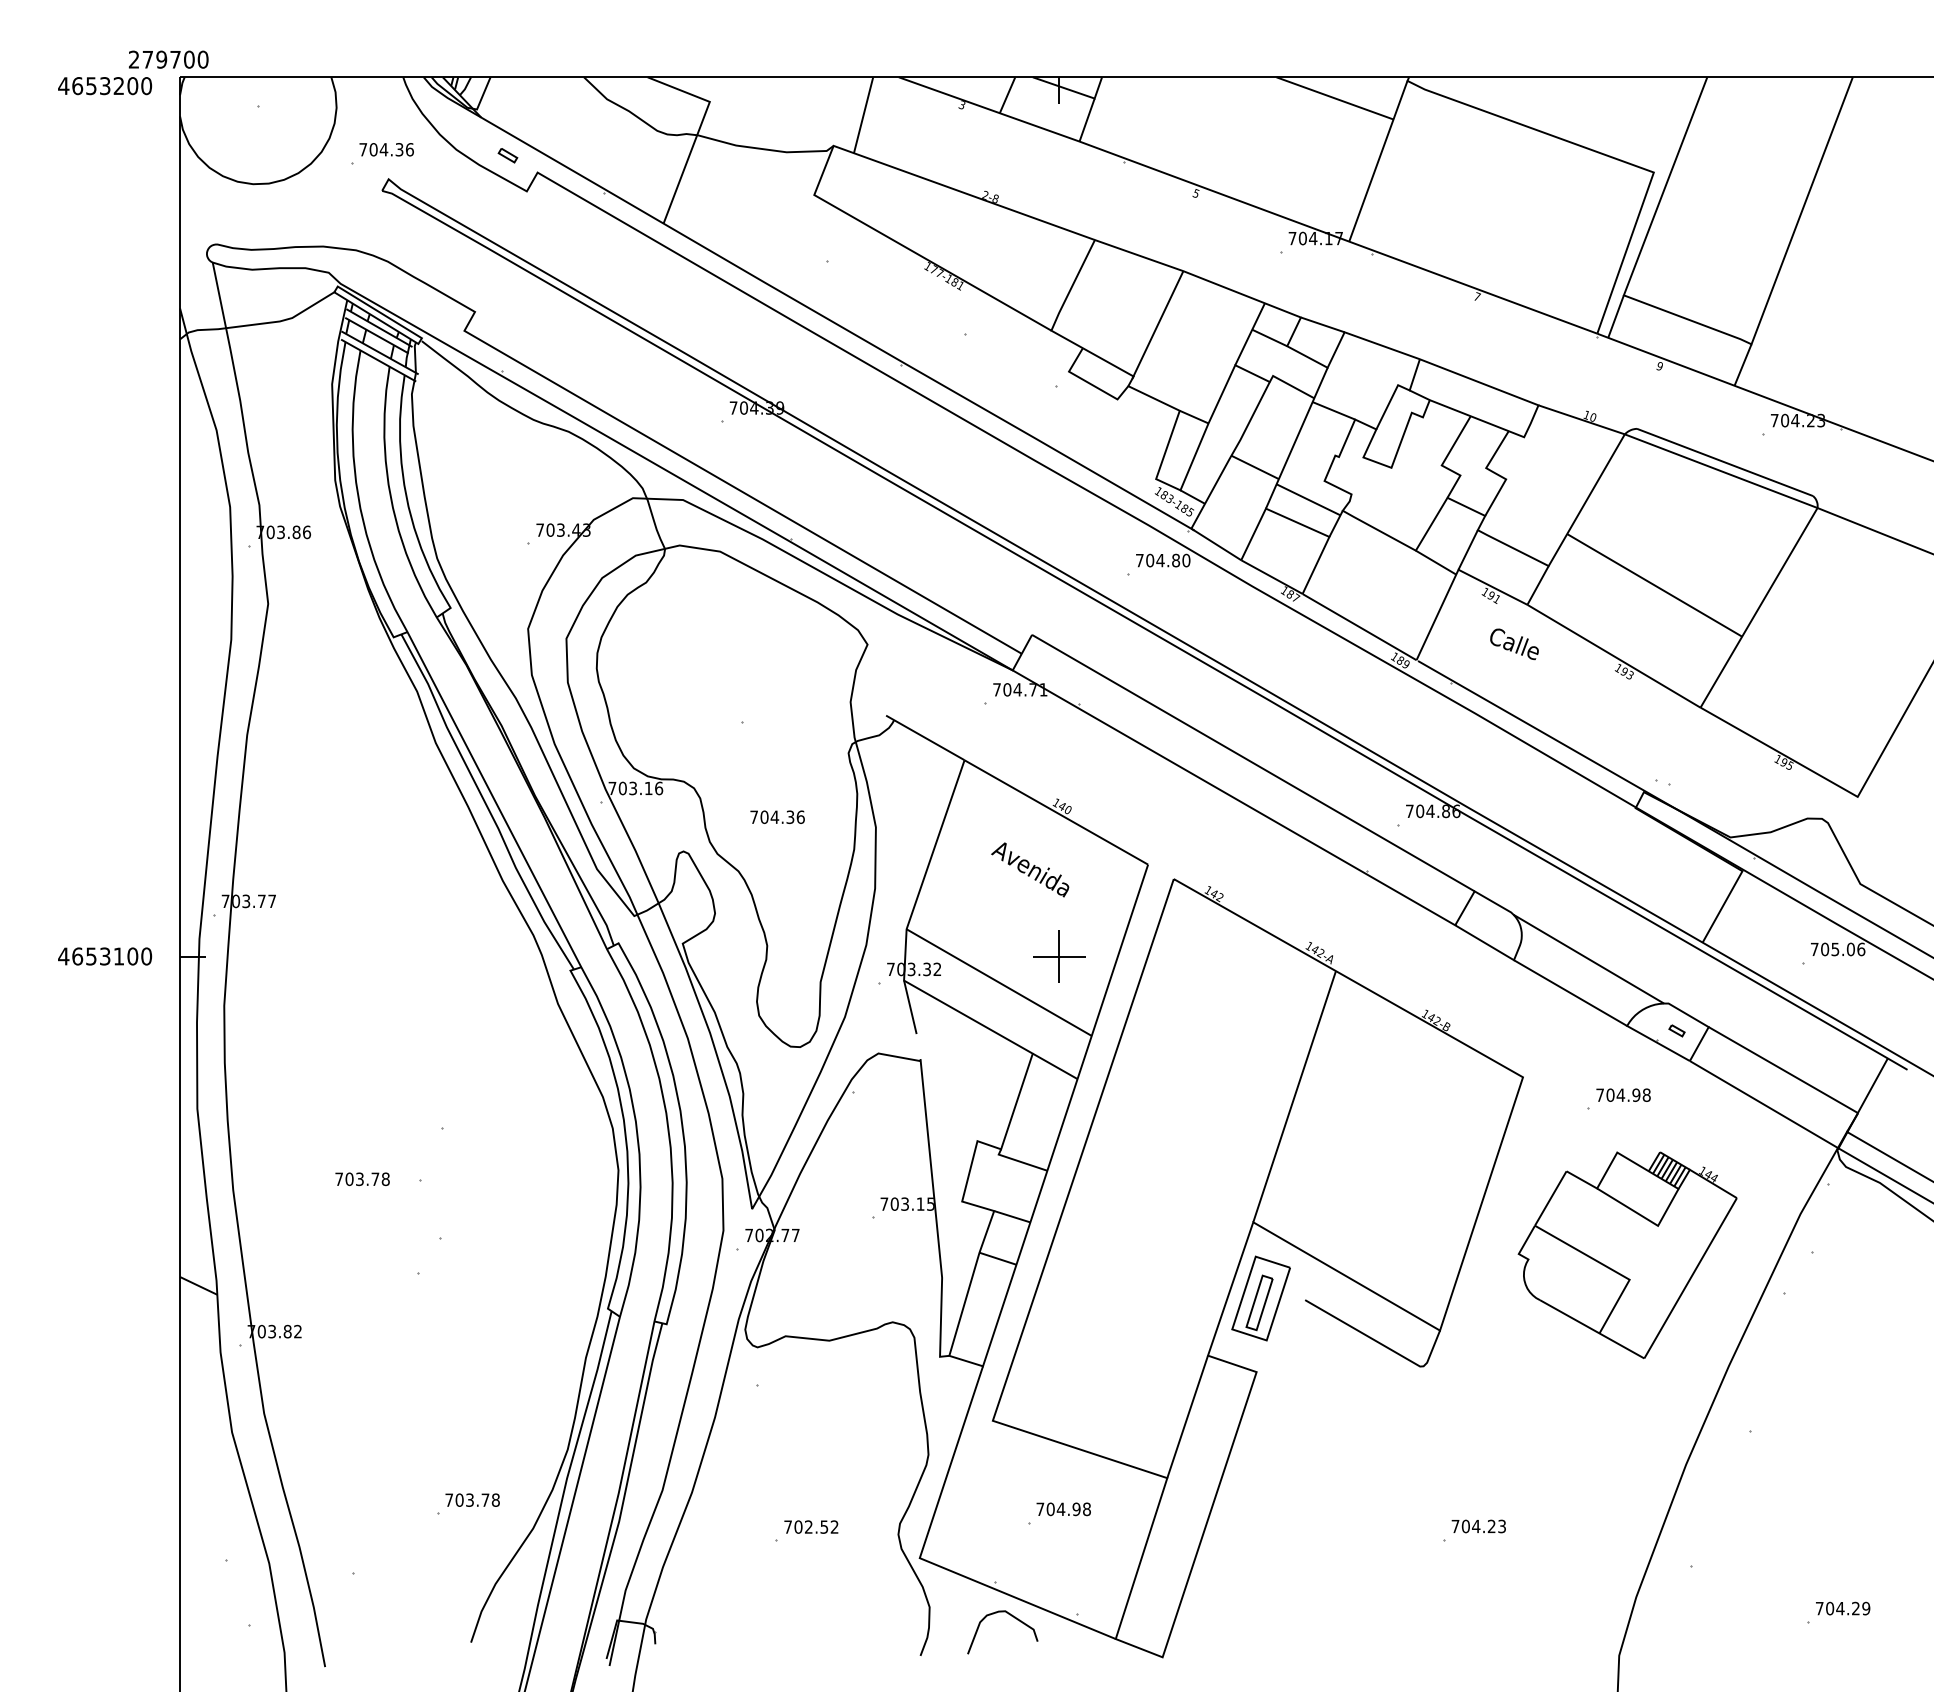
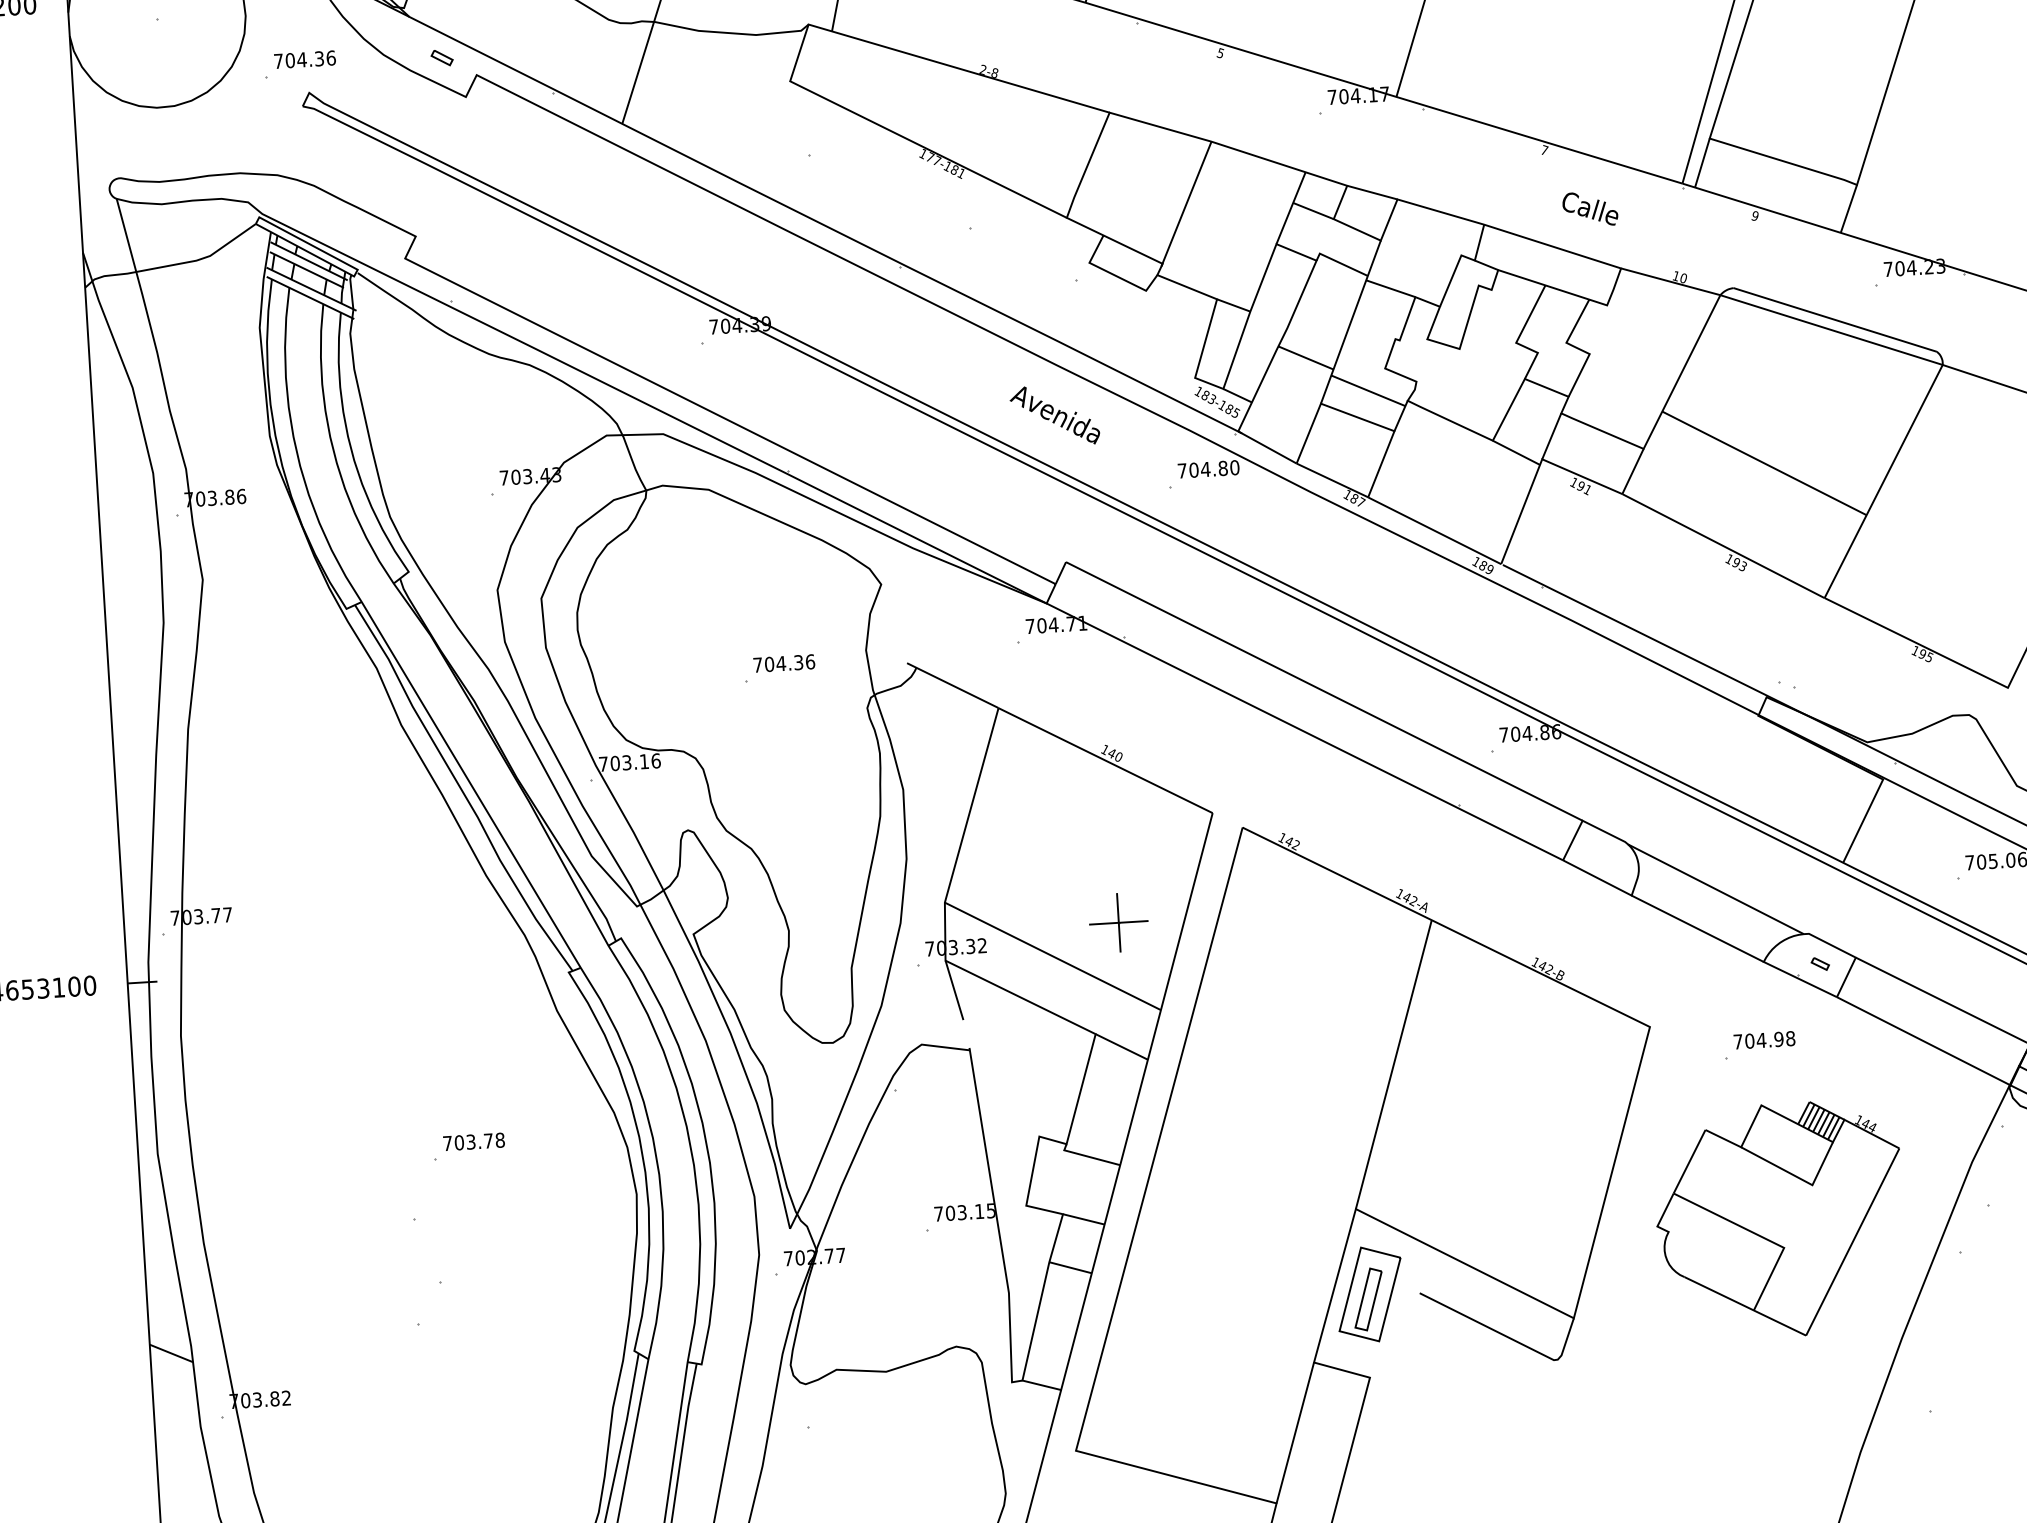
text: (1514, 644) -> (1590, 209), moved
text: (777, 816) -> (784, 662), moved
text: (1030, 869) -> (1055, 415), moved
text: (362, 1179) -> (473, 1142), moved

